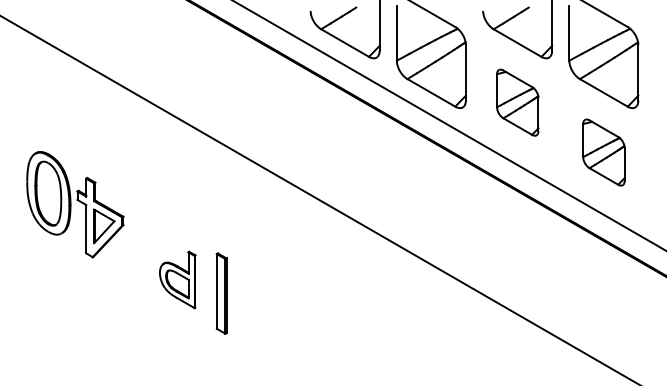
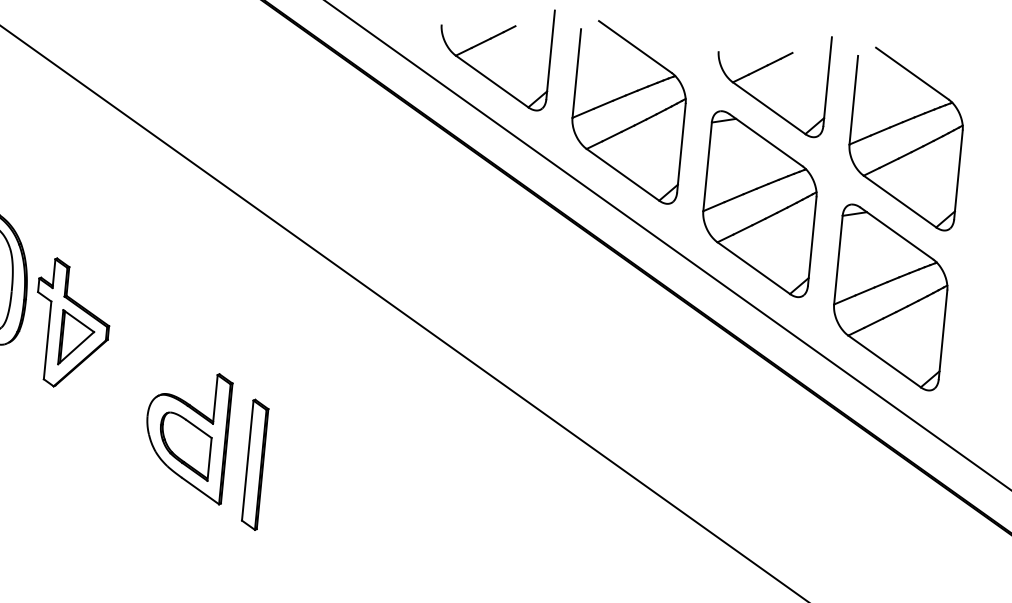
part: (517, 102) -> (759, 203), size x1.67
part: (603, 152) -> (890, 297), size x1.67
part: (177, 279) -> (186, 435), size x1.43

